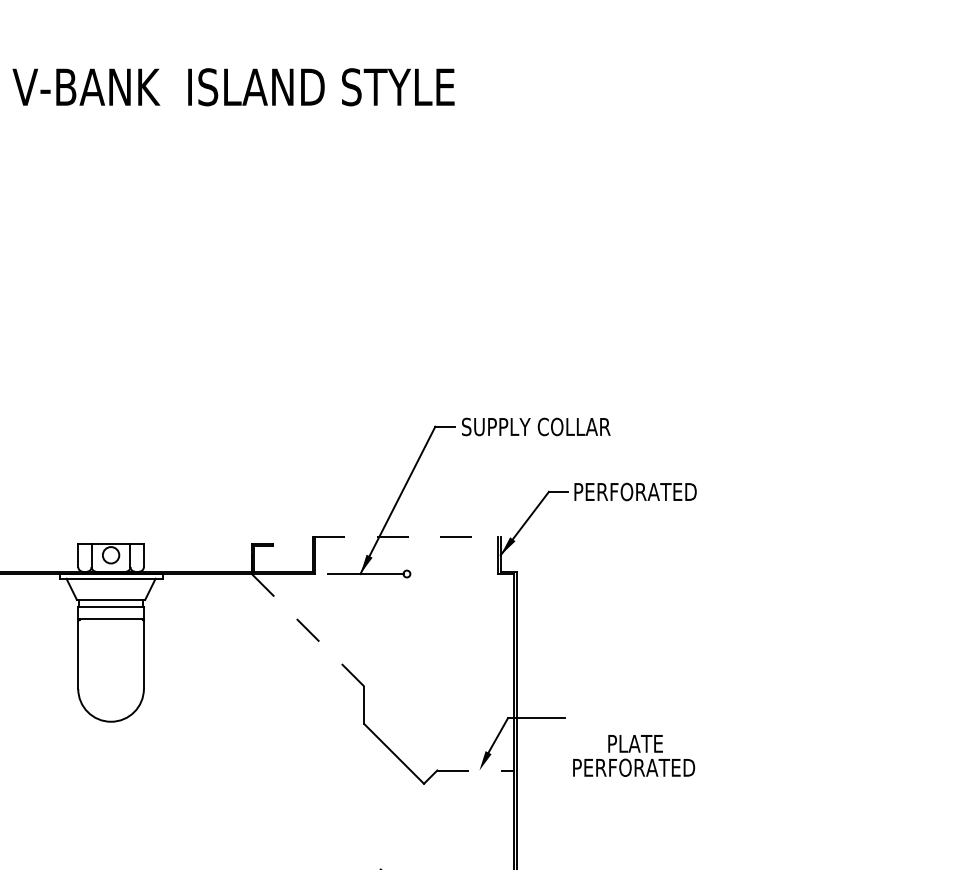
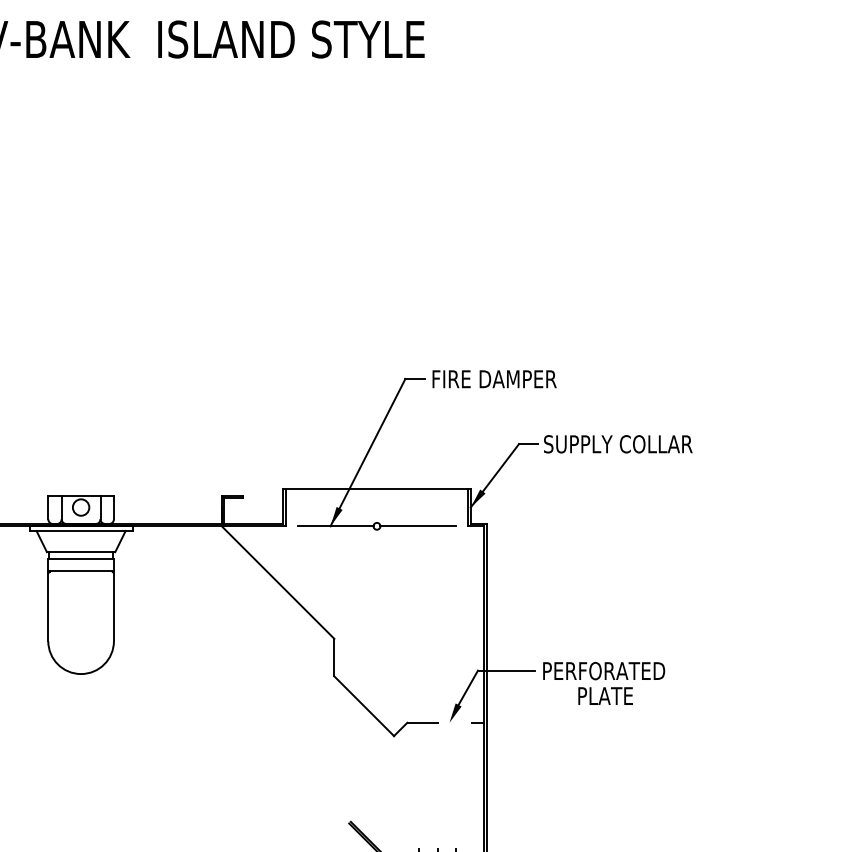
text: (536, 426) -> (506, 378), SUPPLY COLLAR -> FIRE DAMPER
text: (648, 491) -> (618, 443), PERFORATED -> SUPPLY COLLAR
line: (406, 536) -> (376, 488), dashed -> solid
line: (447, 574) -> (417, 526), added
line: (308, 630) -> (278, 582), dashed -> solid
text: (634, 767) -> (604, 670), moved

